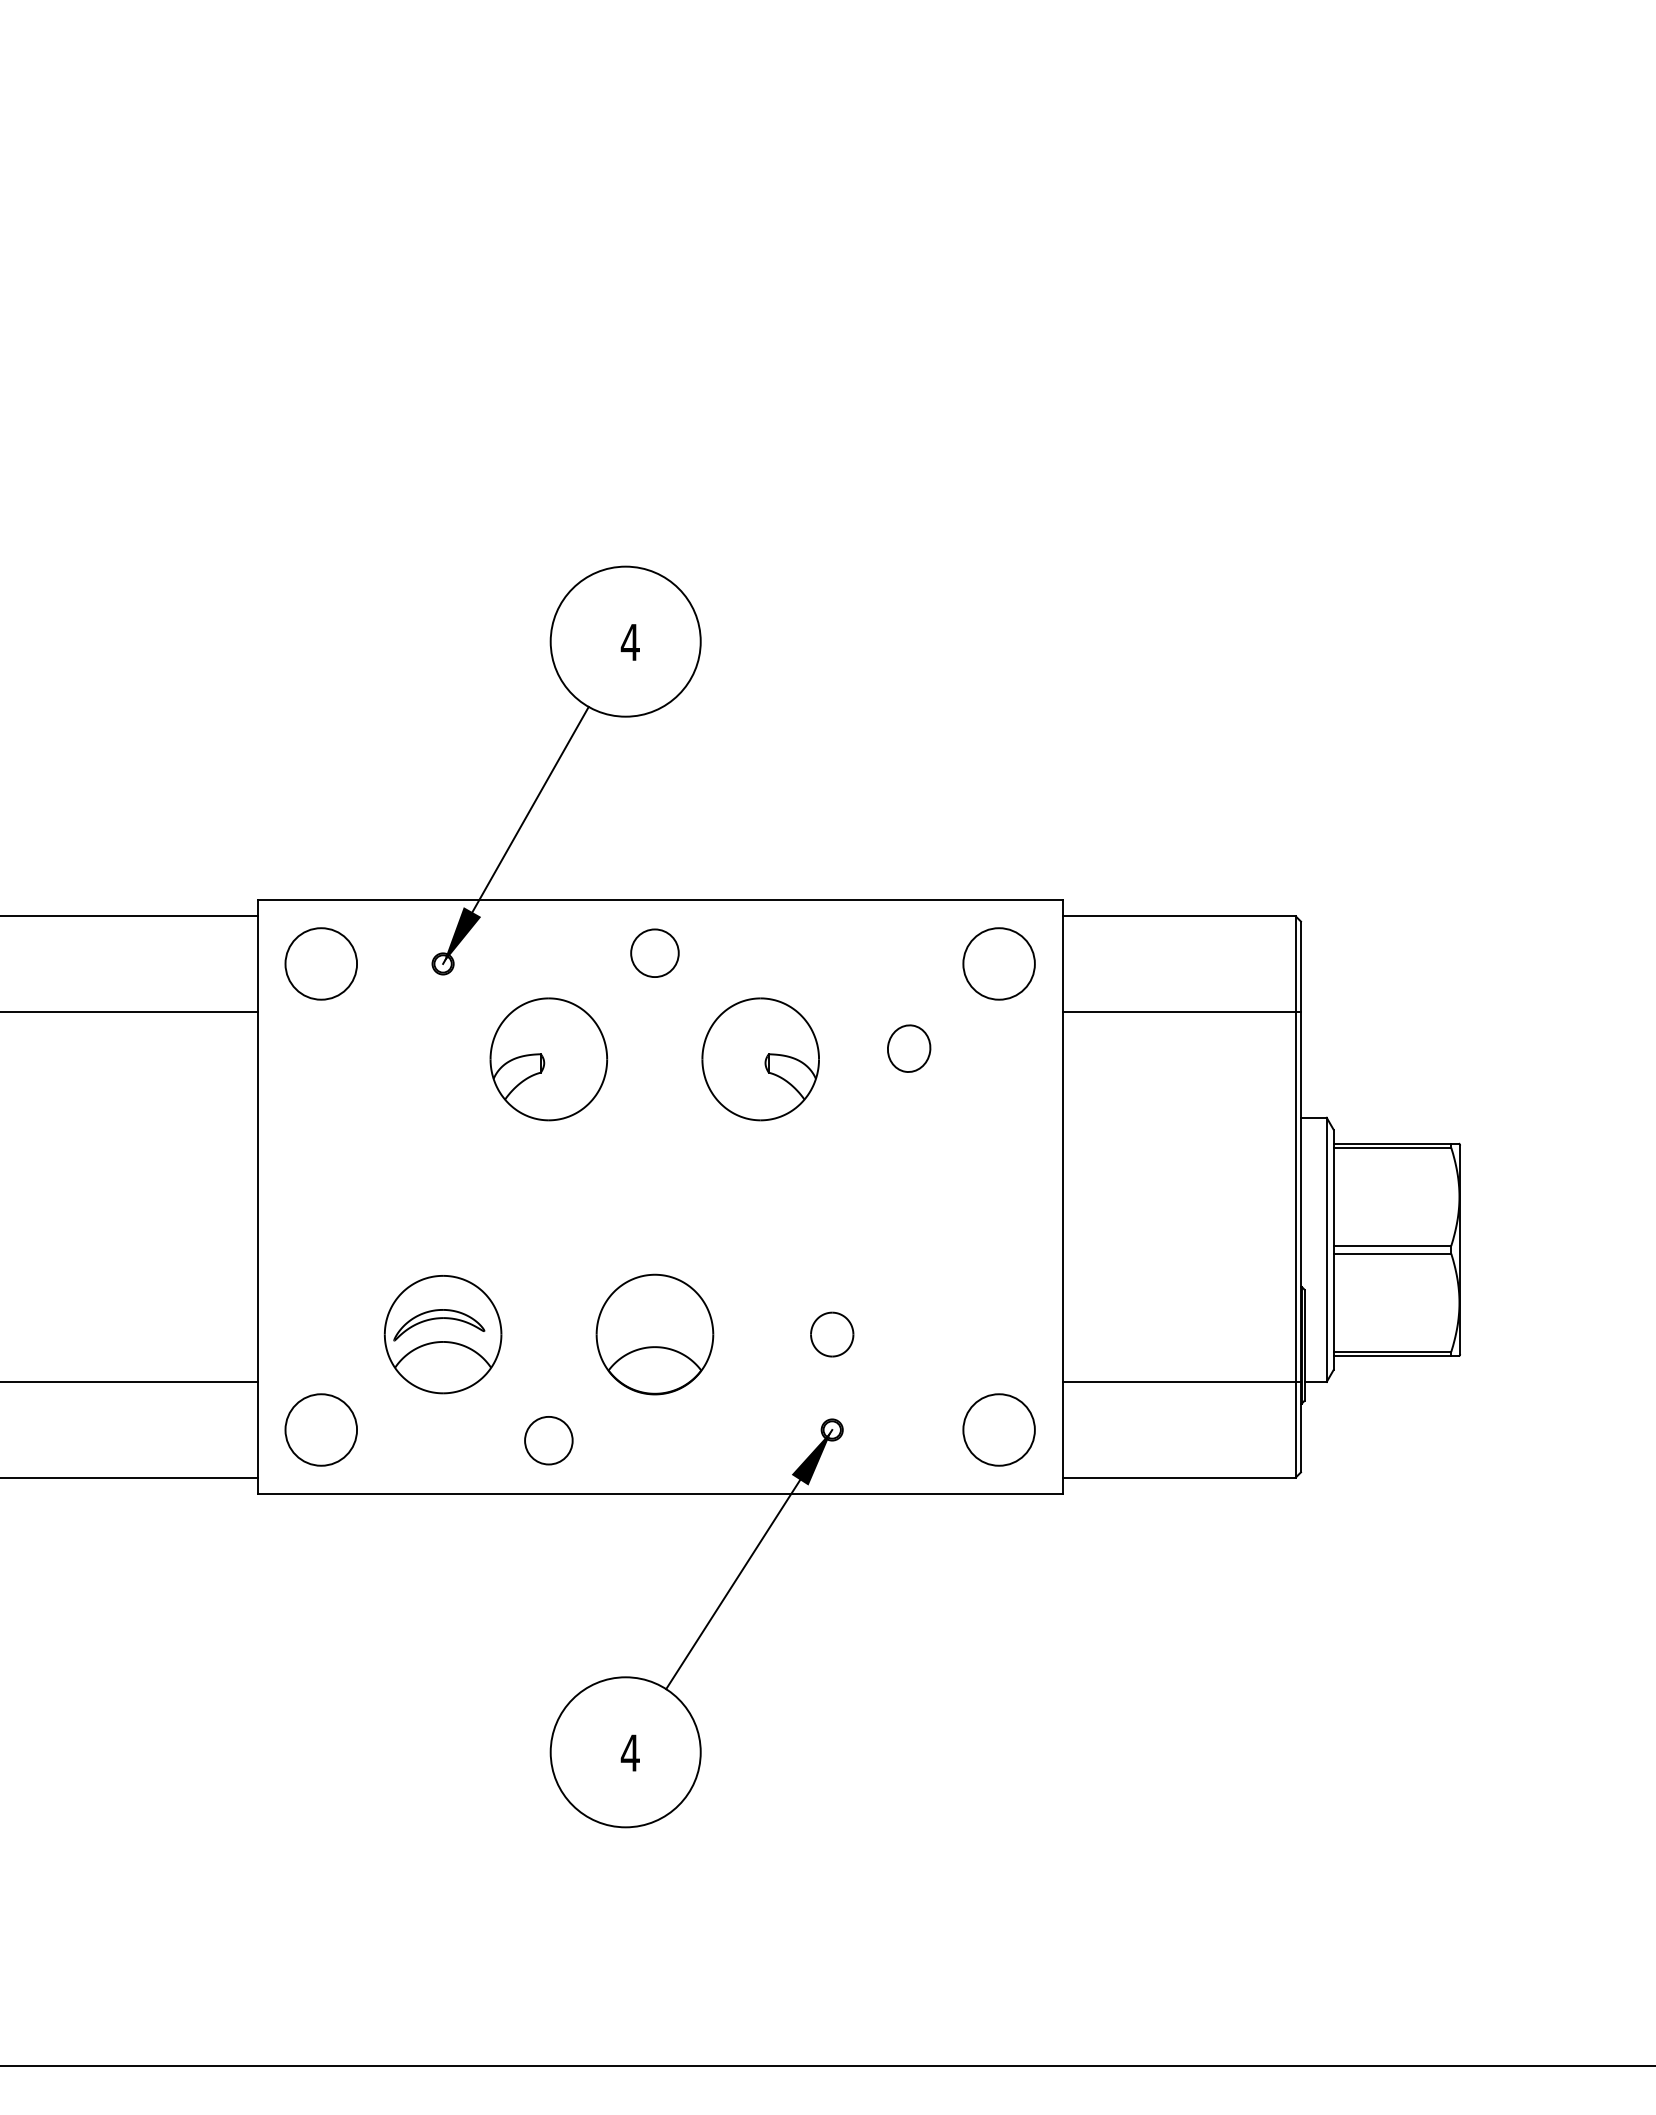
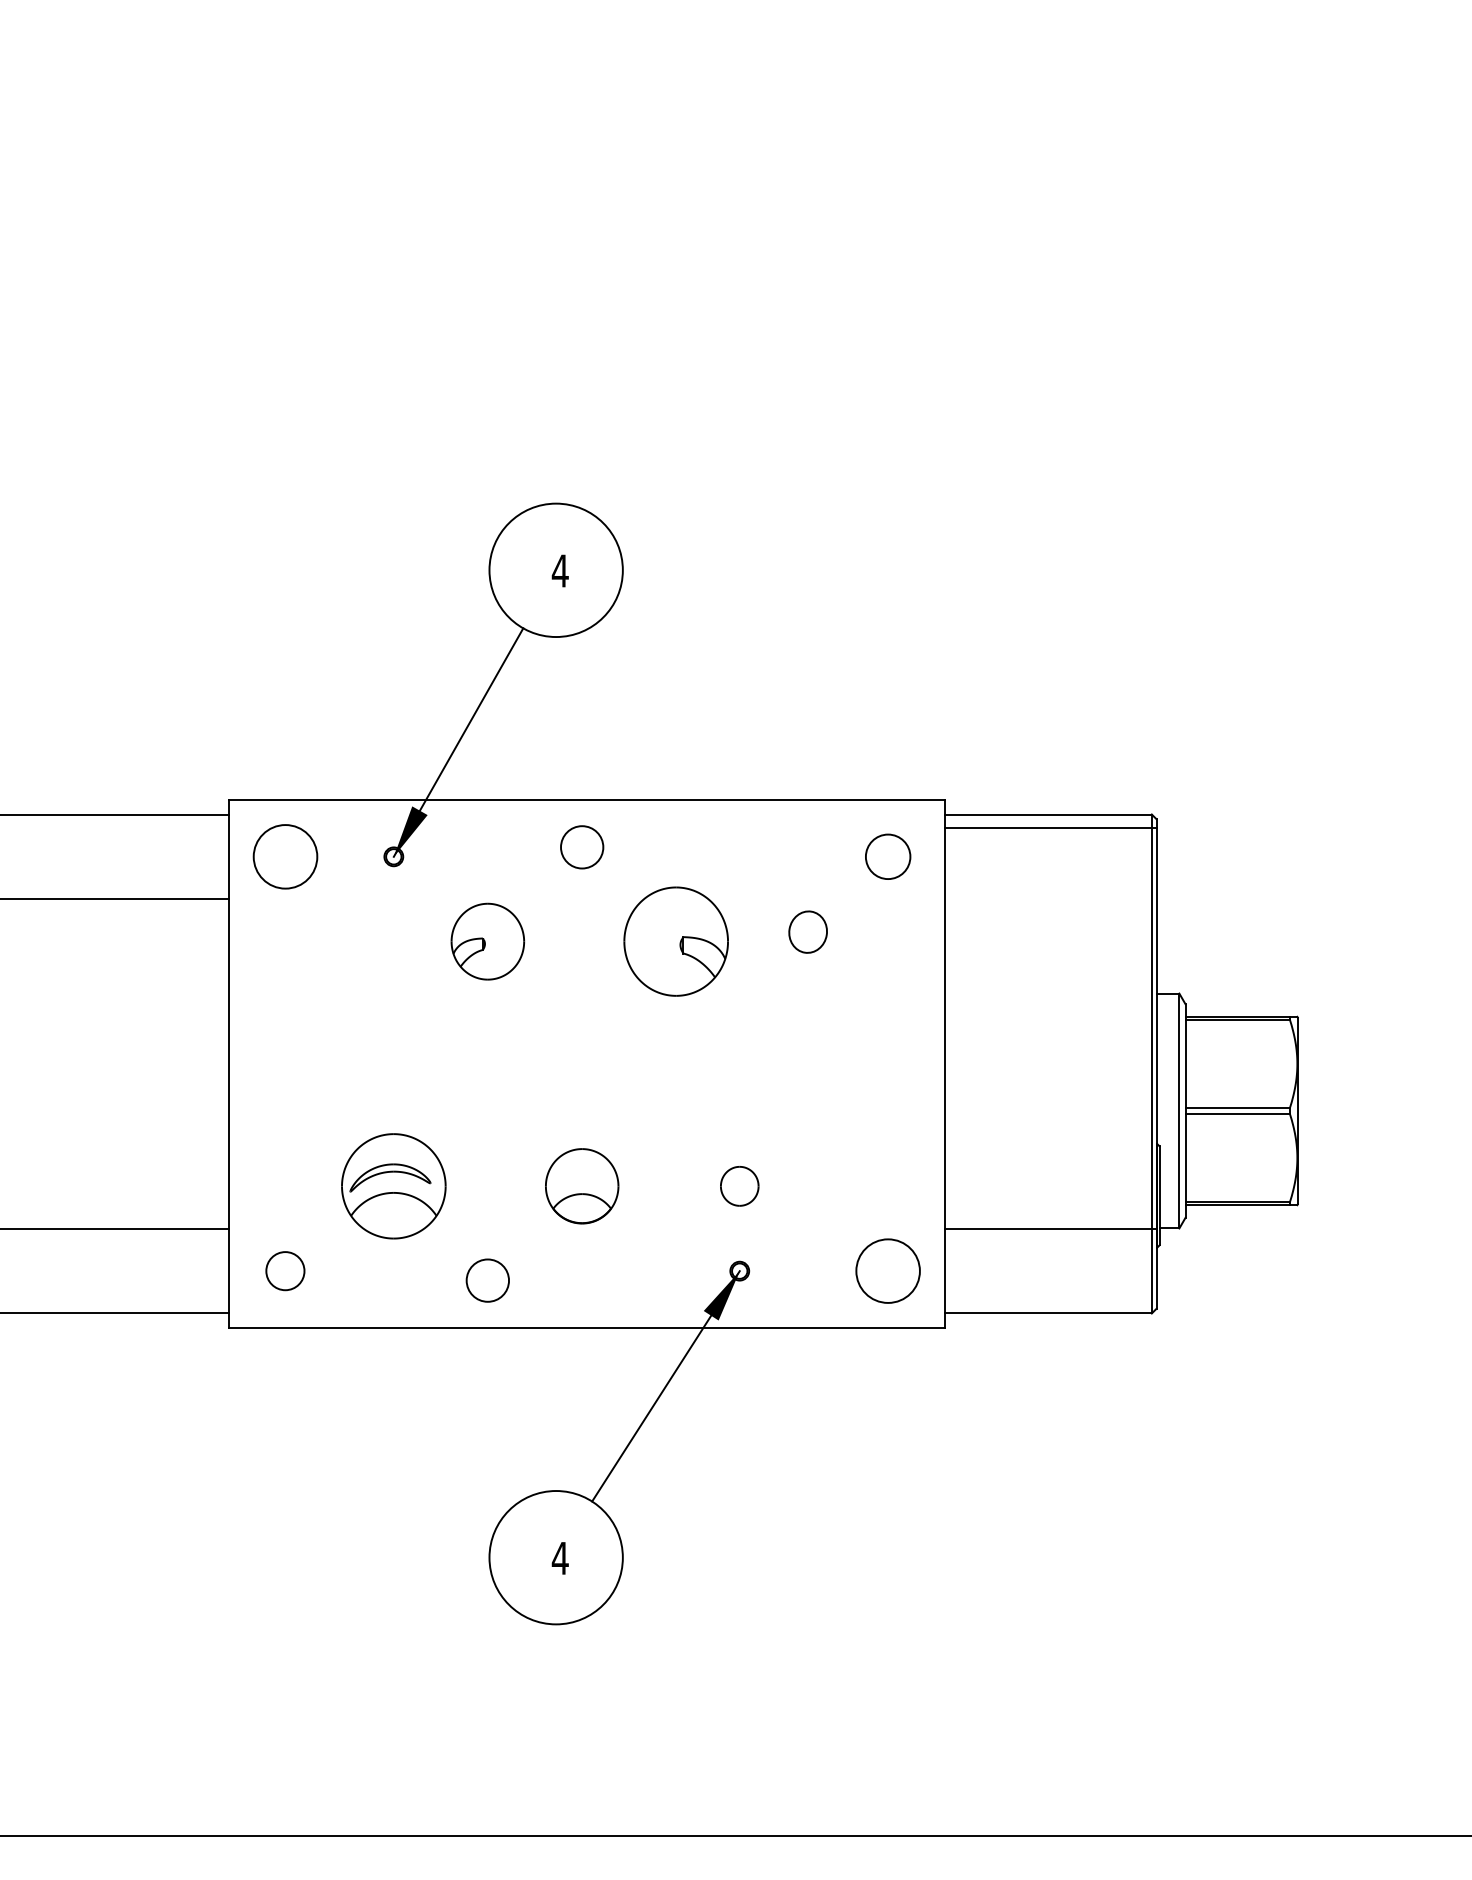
circle: (998, 963) -> (887, 856), size x0.7
line: (1181, 1011) -> (1050, 827), moved
part: (548, 1059) -> (487, 941), size x0.7
part: (654, 1334) -> (581, 1186), size x0.7
circle: (320, 1429) -> (284, 1270), size x0.6

